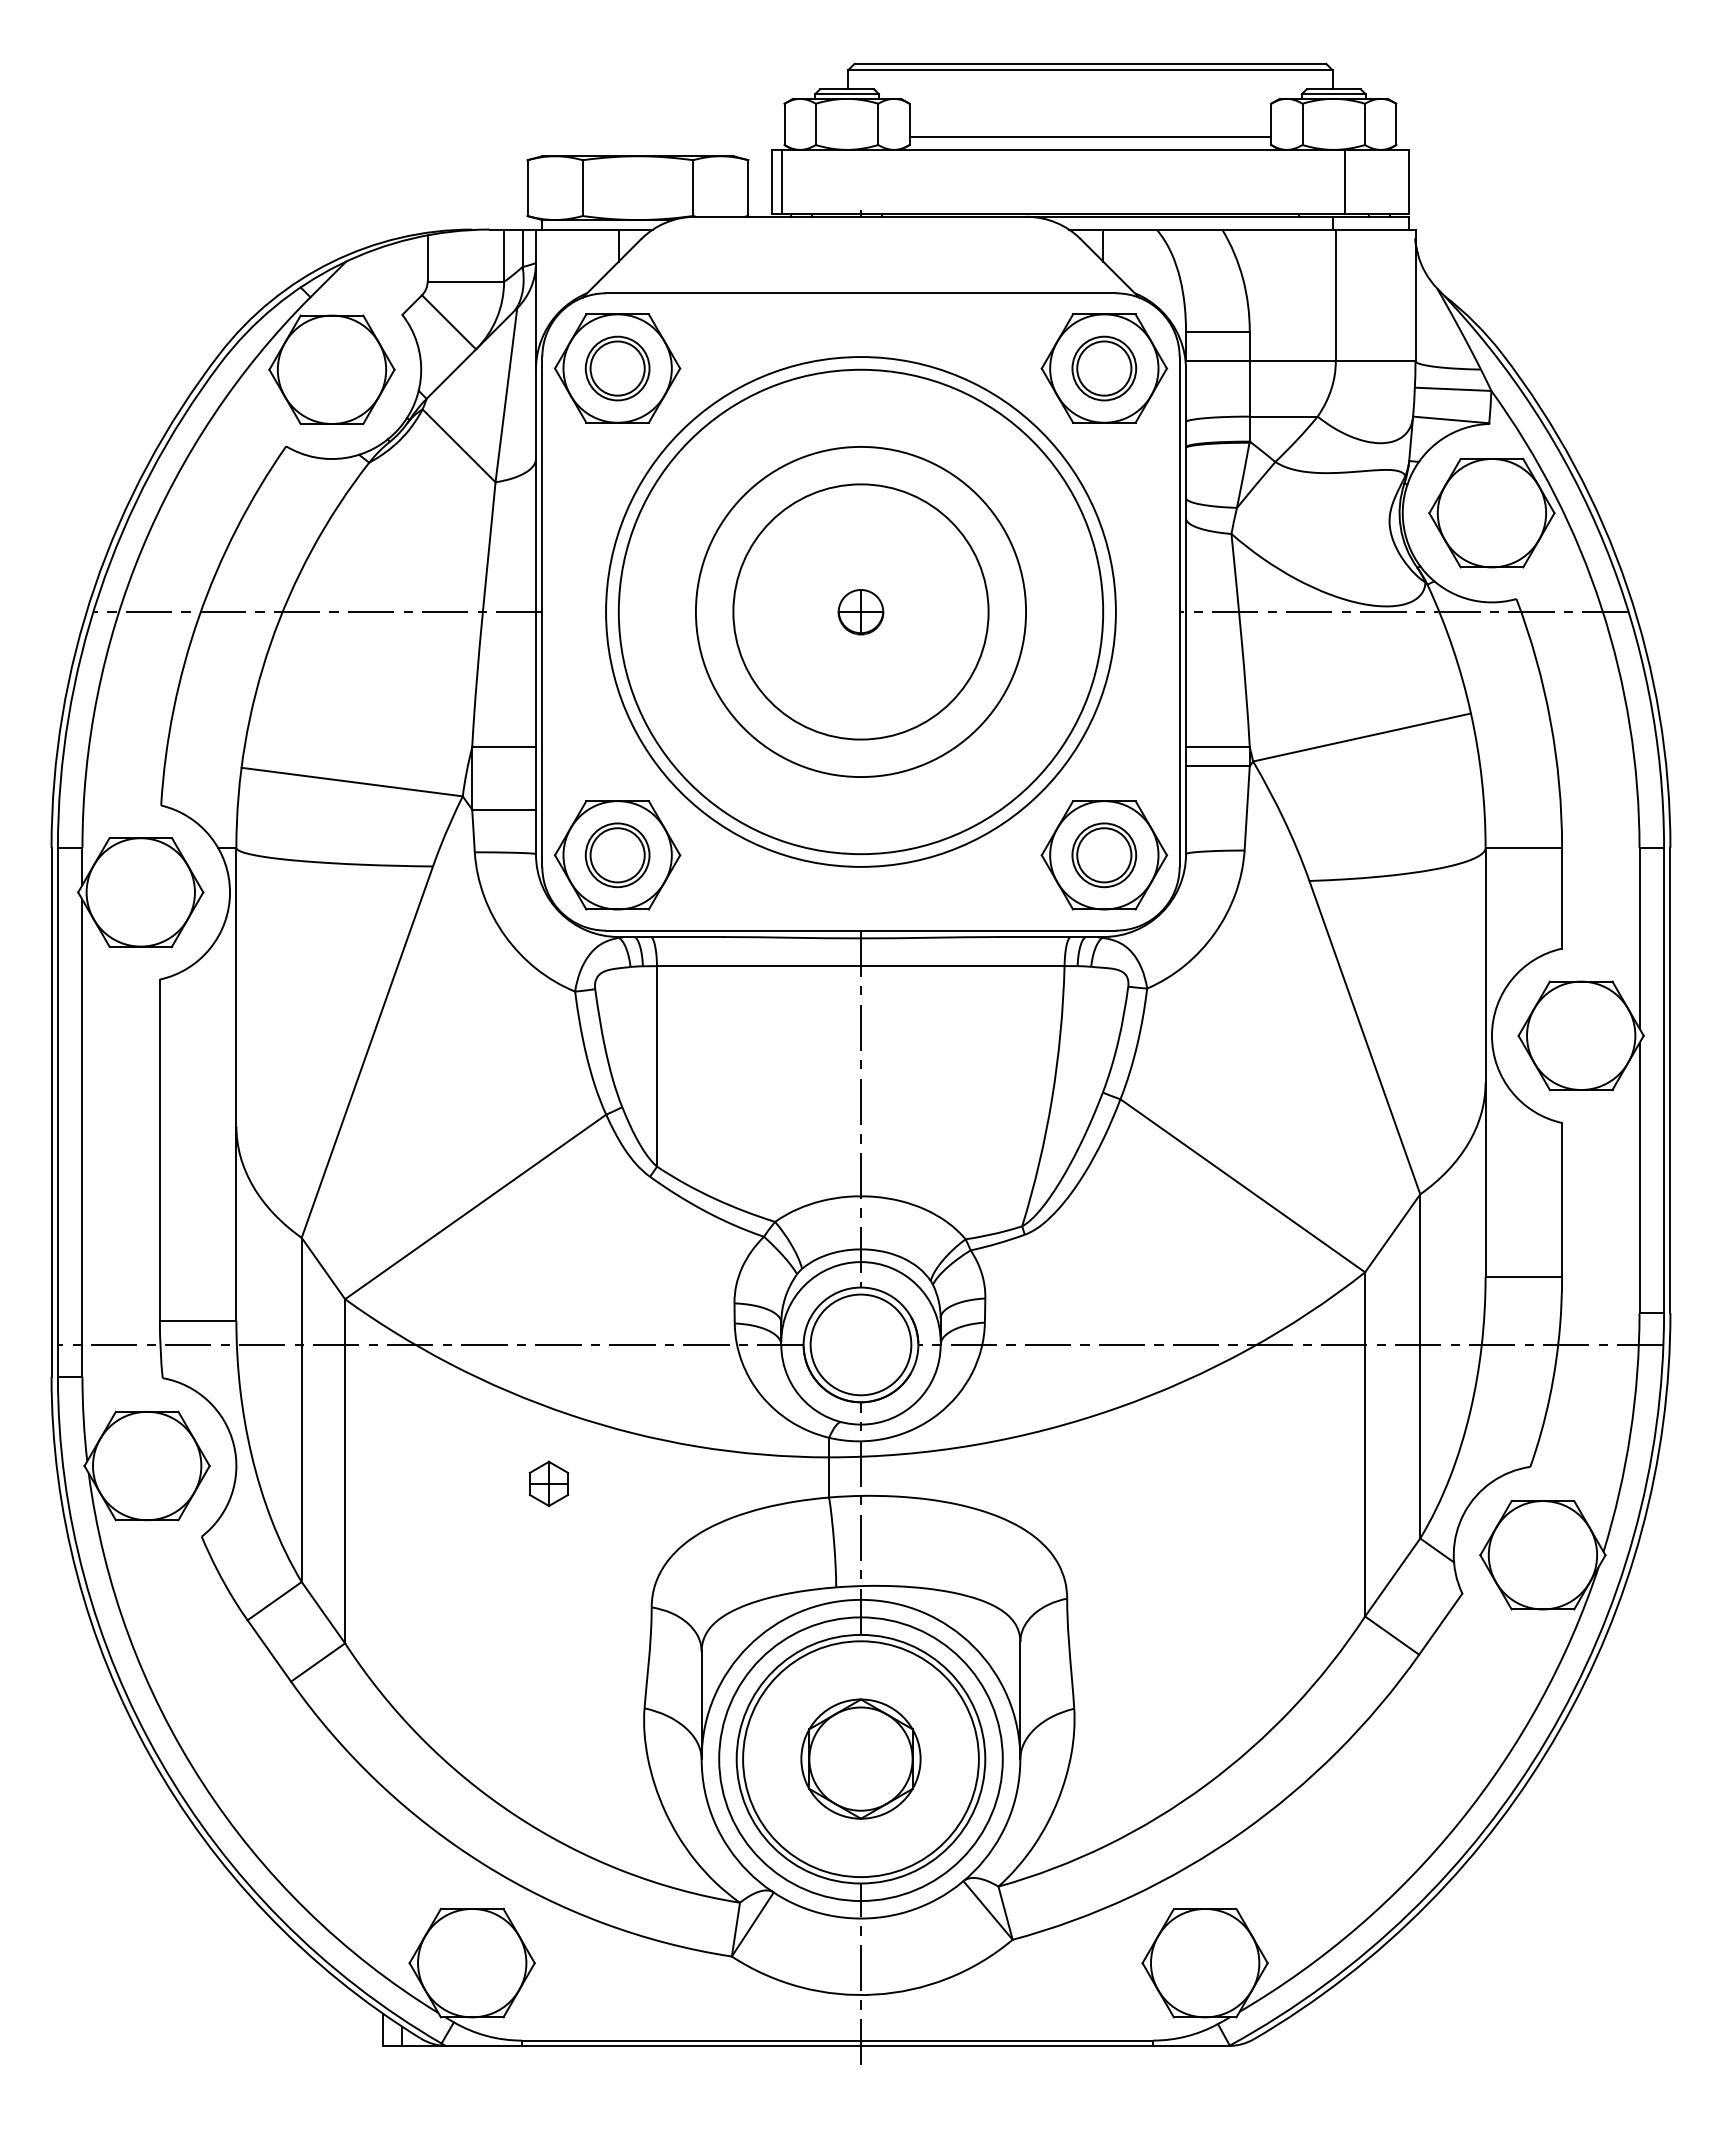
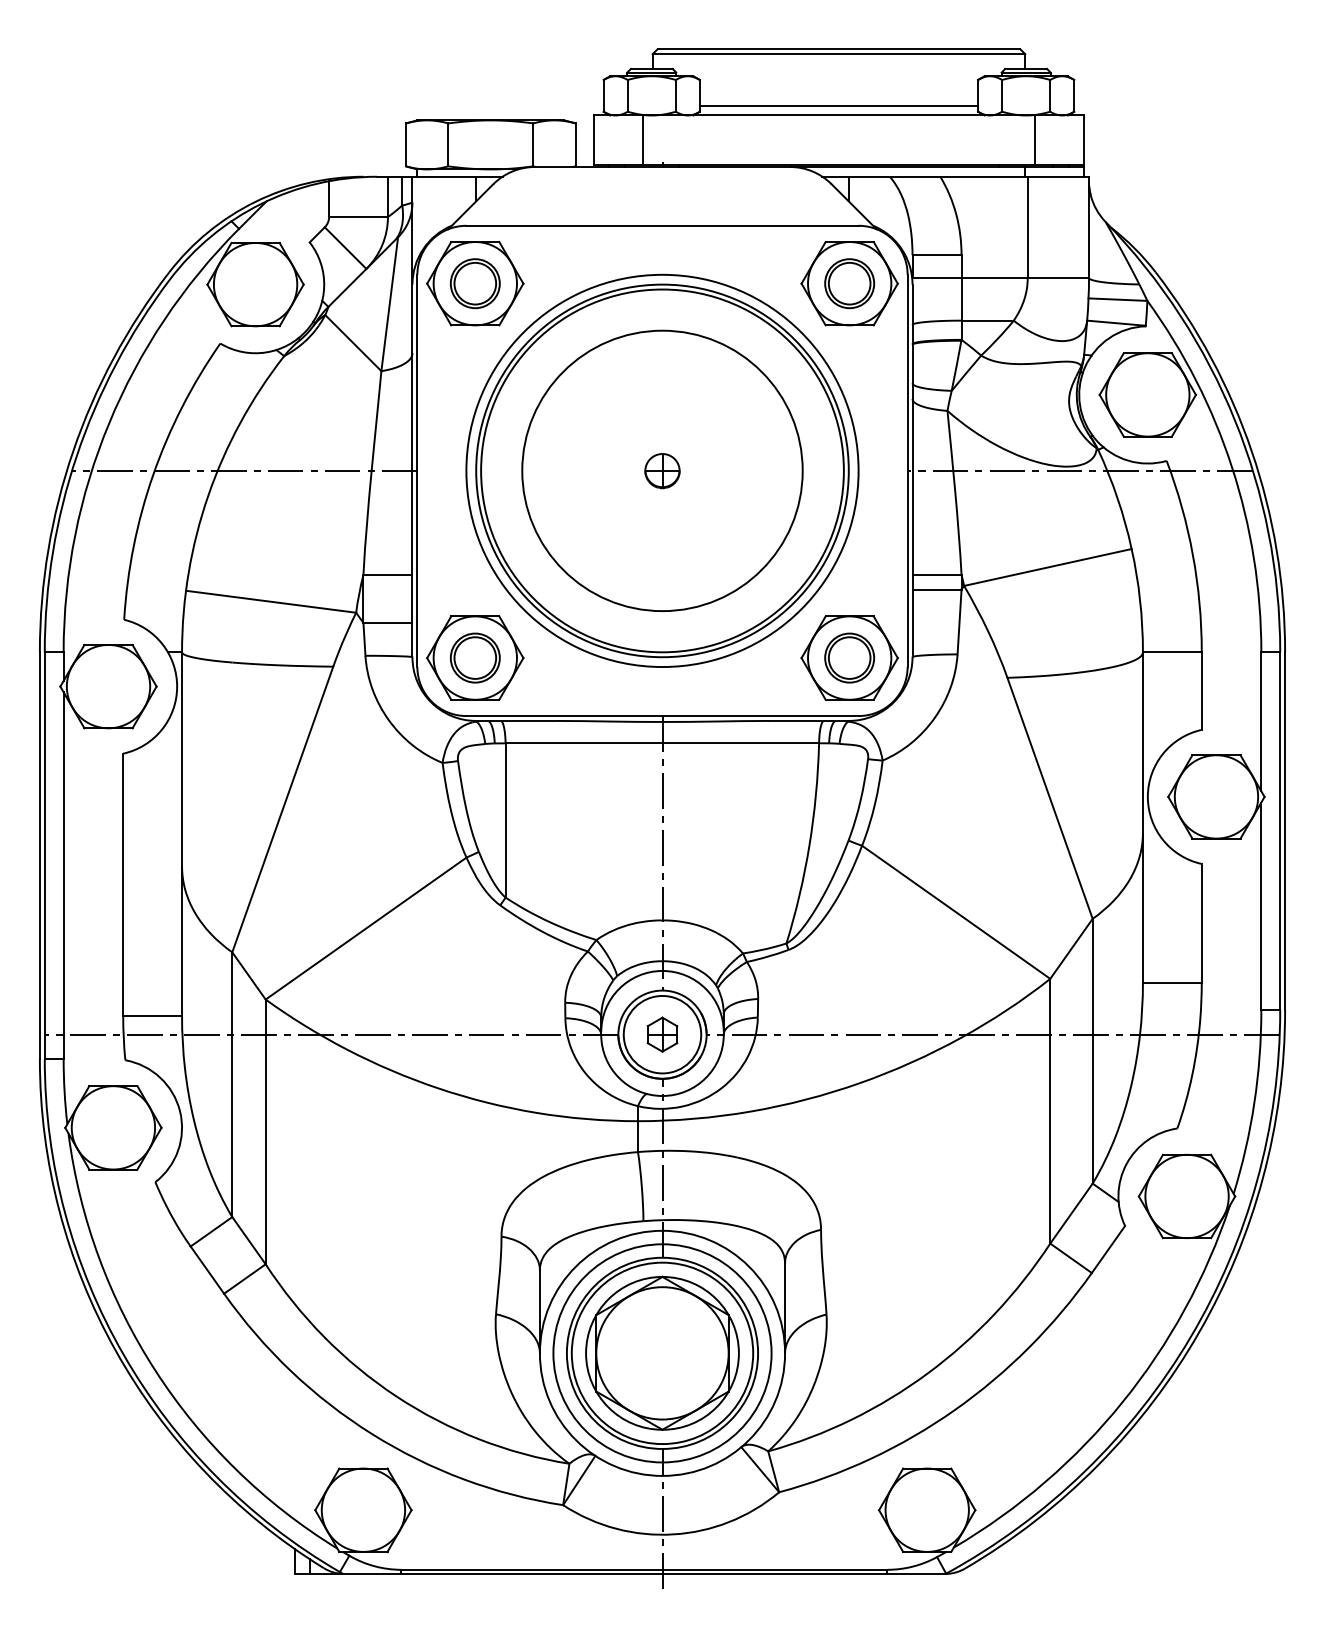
line: (781, 181) -> (642, 139), moved
circle: (860, 611) -> (662, 470), size x1.43
circle: (860, 611) -> (662, 470), size x1.43
part: (548, 1483) -> (662, 1034), moved
part: (860, 1758) -> (662, 1352), size x1.67

